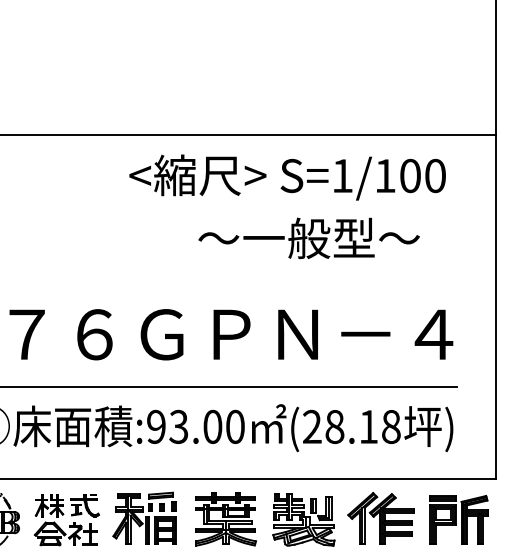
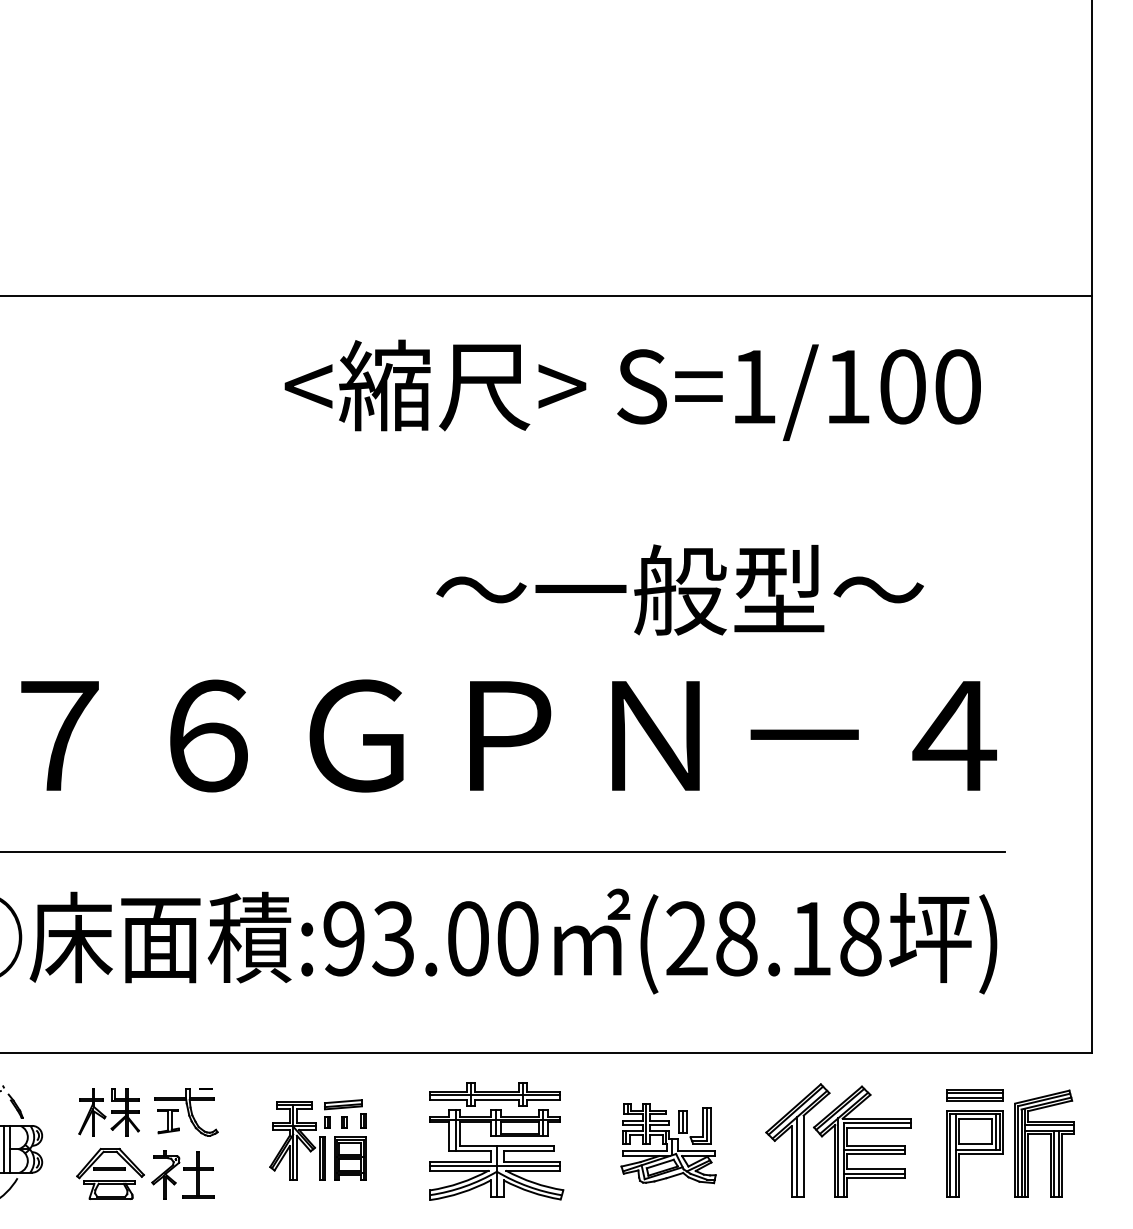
text: (308, 237) -> (678, 588), moved
part: (144, 517) -> (317, 1137), size x0.7
part: (303, 519) -> (667, 1142), size x0.7

